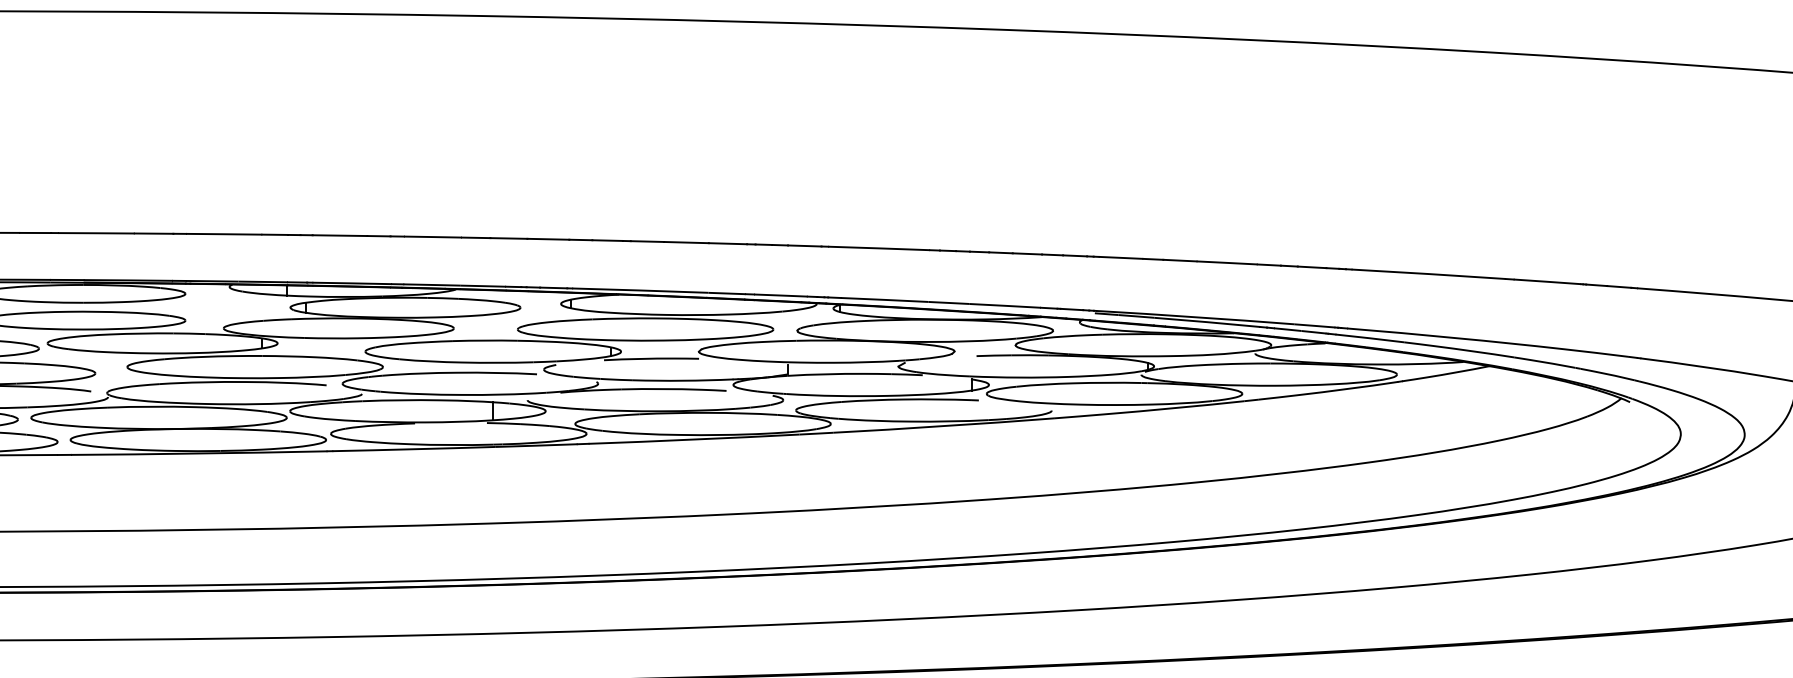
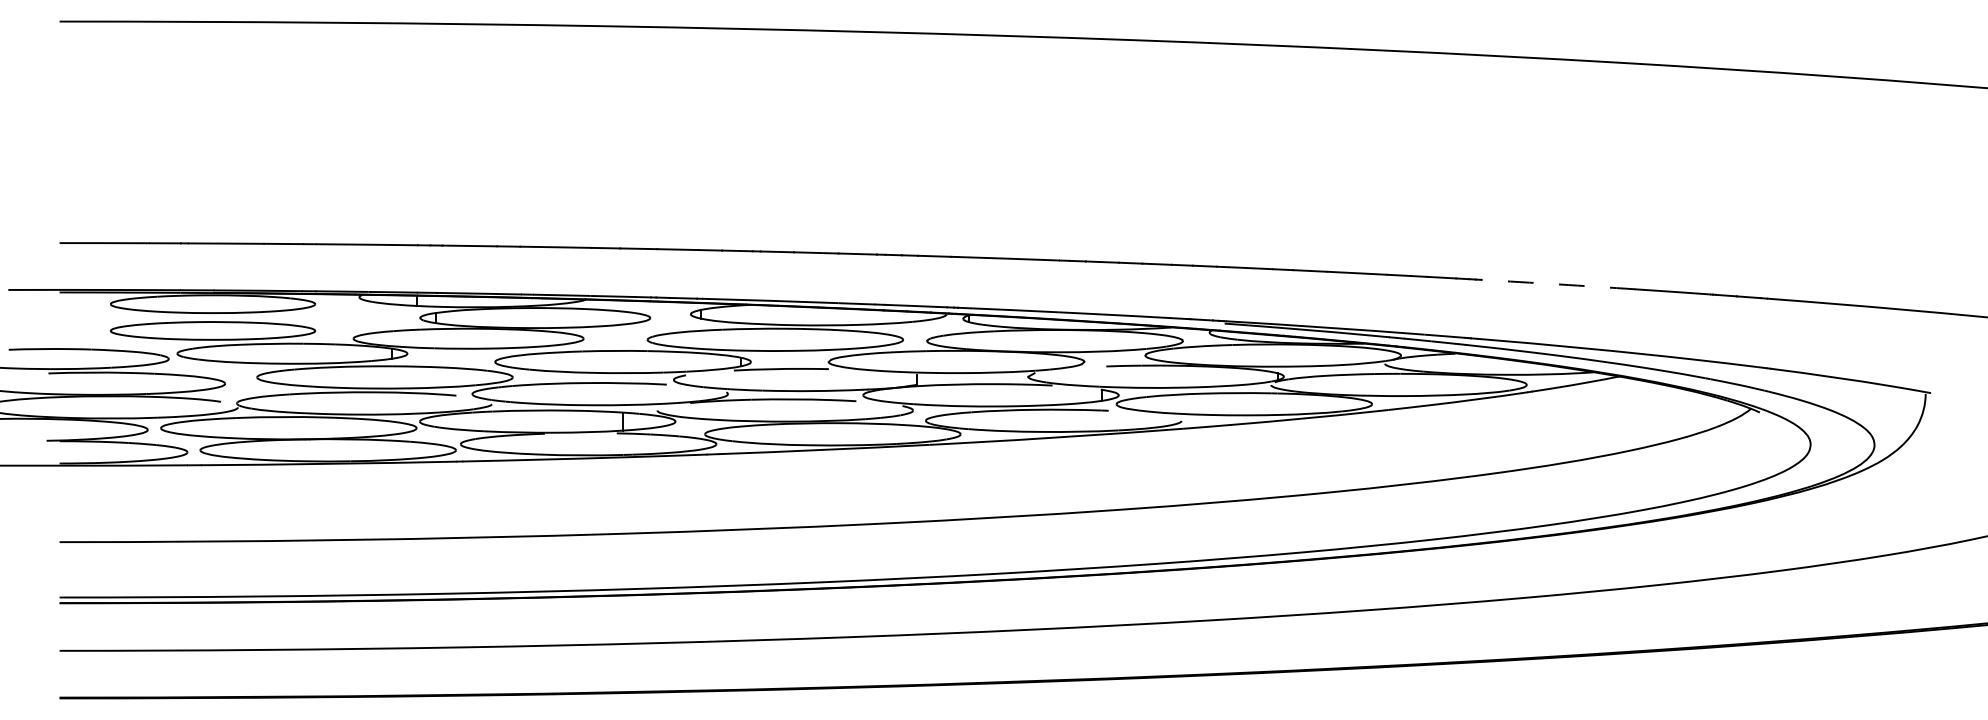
arc: (1428, 274) -> (1558, 284), solid -> dashed

